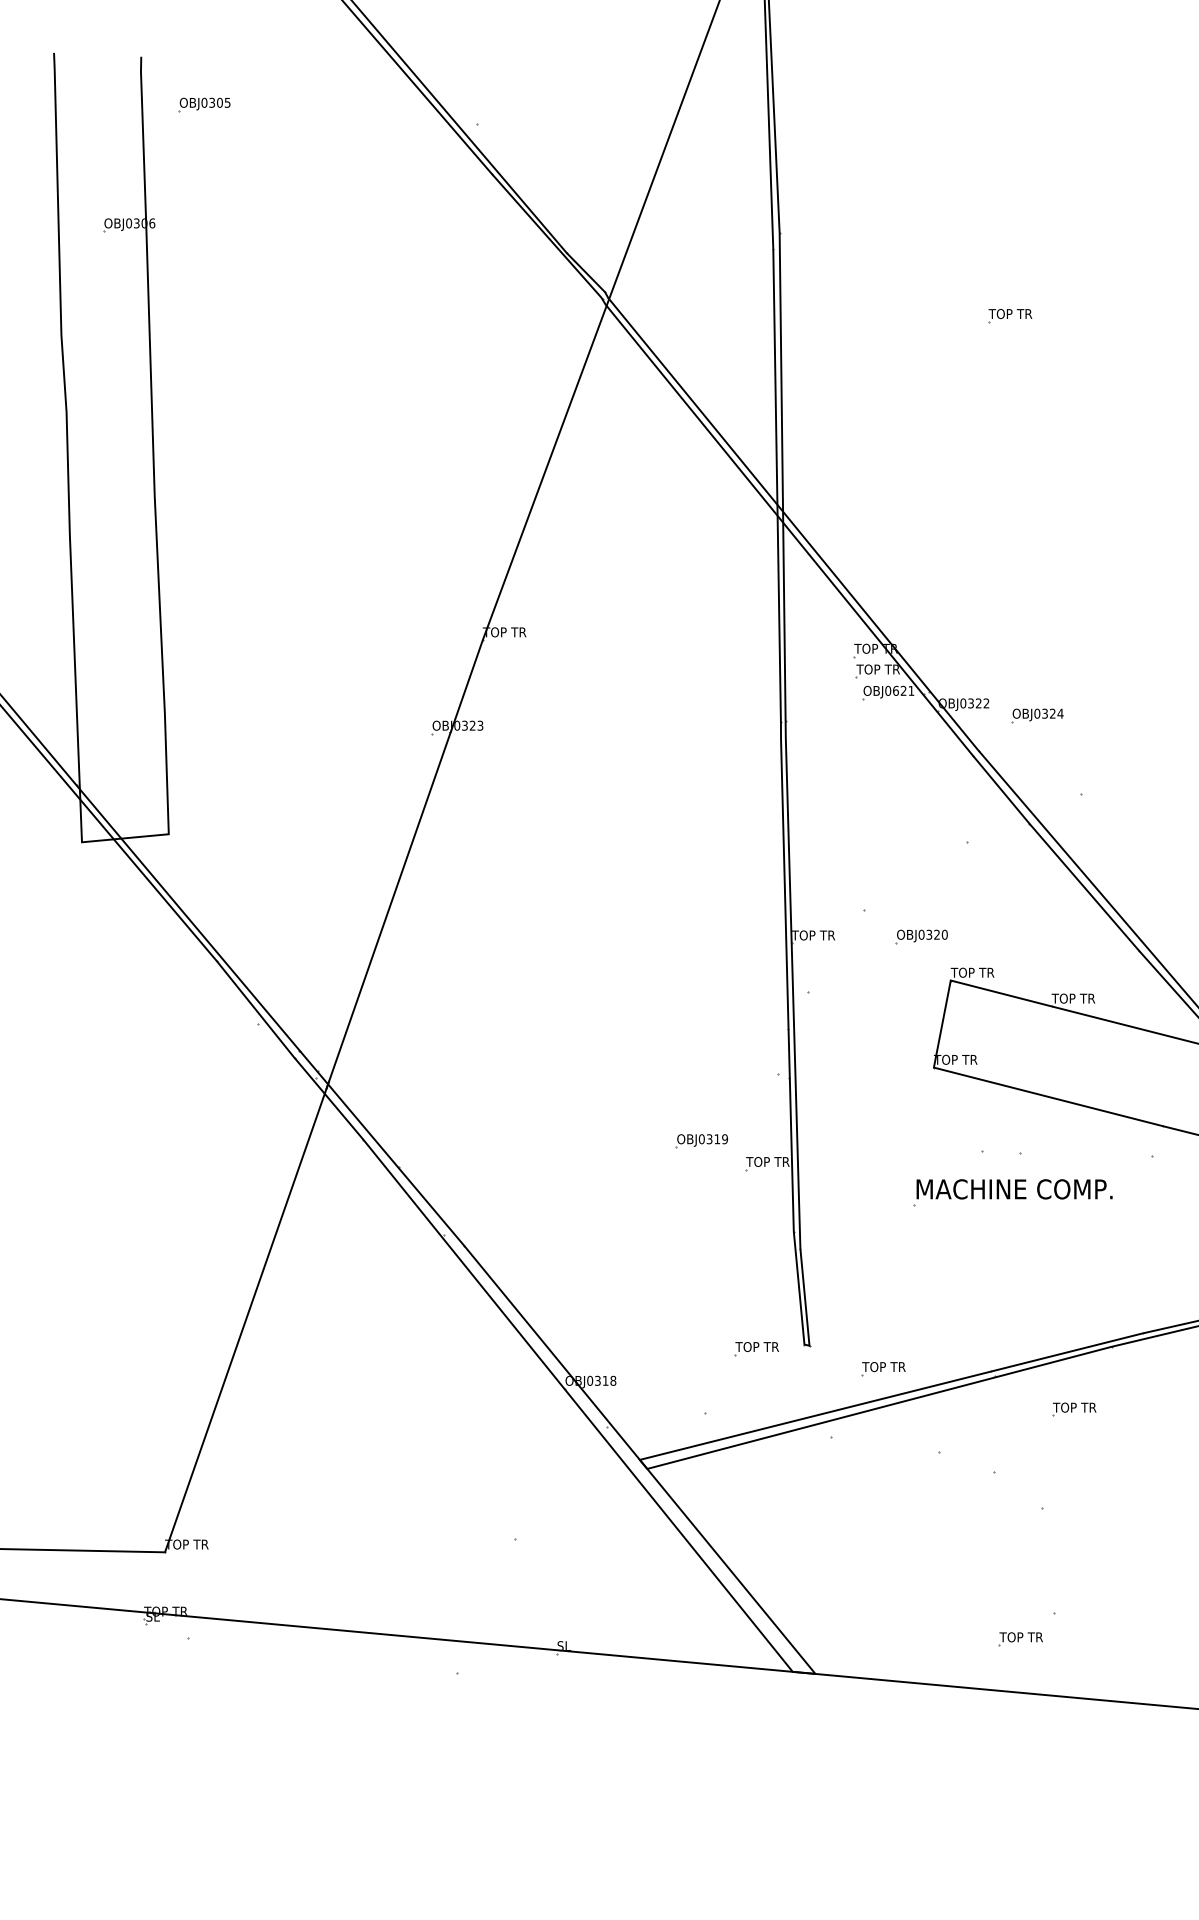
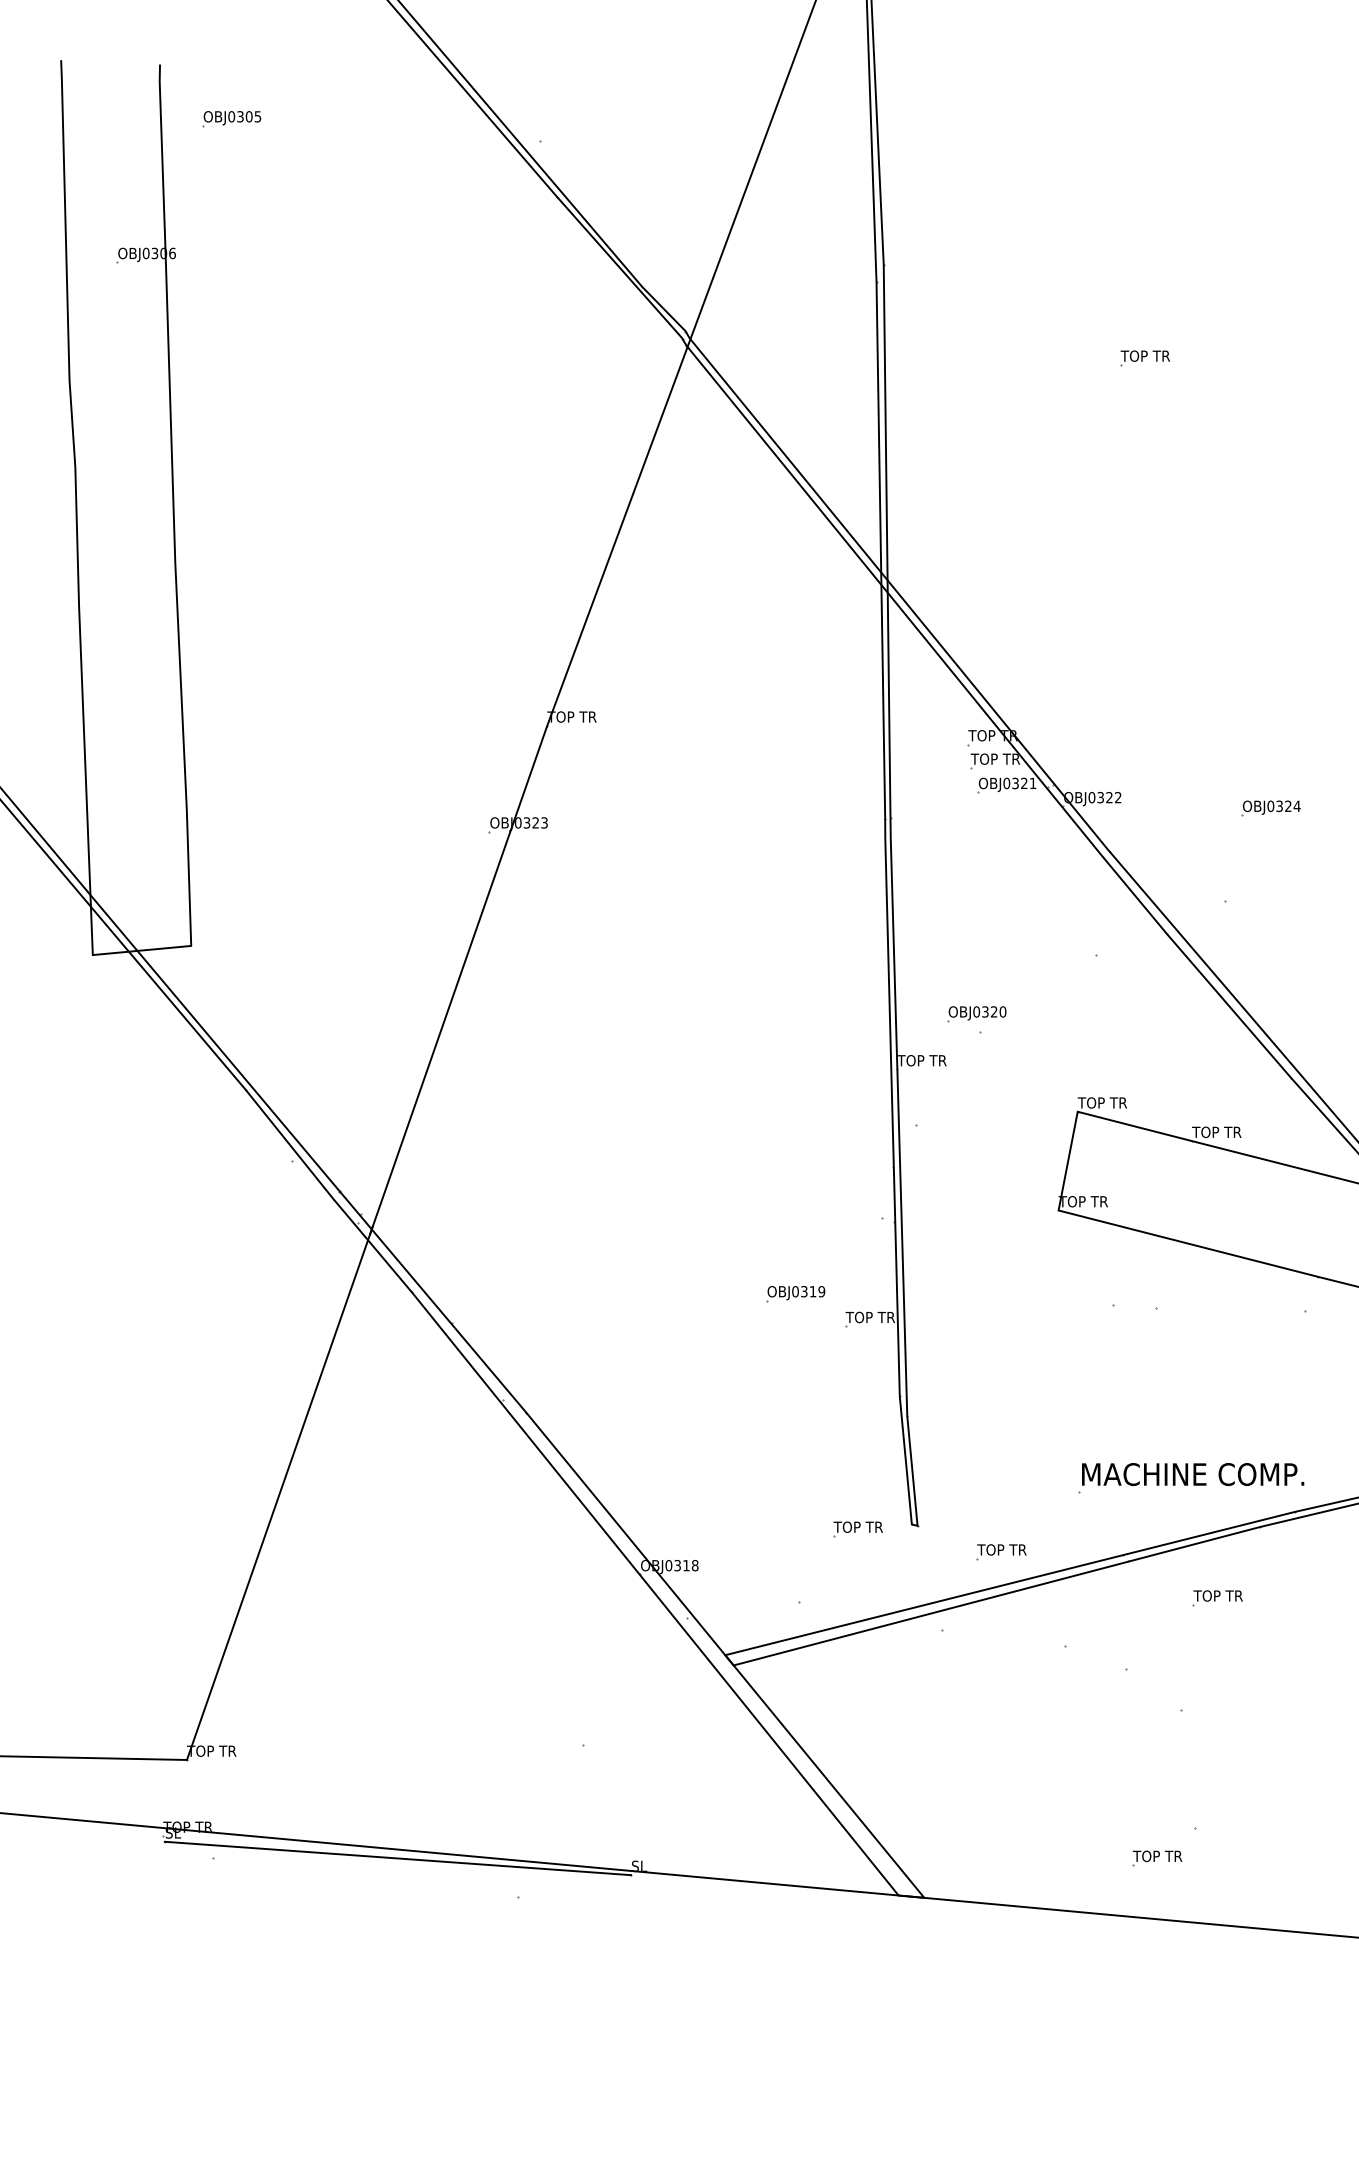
text: (895, 690) -> (1015, 783), OBJ0621 -> OBJ0321
part: (1037, 715) -> (1270, 808), moved
part: (921, 937) -> (976, 1014), moved
part: (1013, 1192) -> (1191, 1478), moved
line: (350, 1639) -> (397, 1858), added

